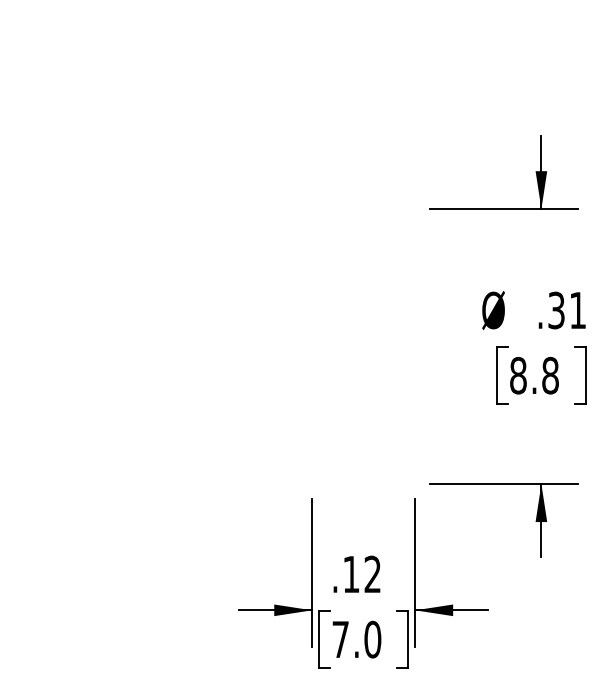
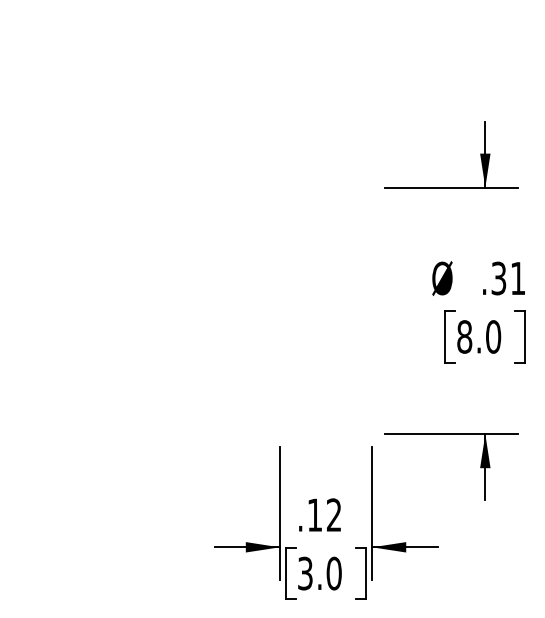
text: (550, 375) -> (493, 336), 8.8 -> 8.0
text: (340, 639) -> (305, 573), 7.0 -> 3.0

